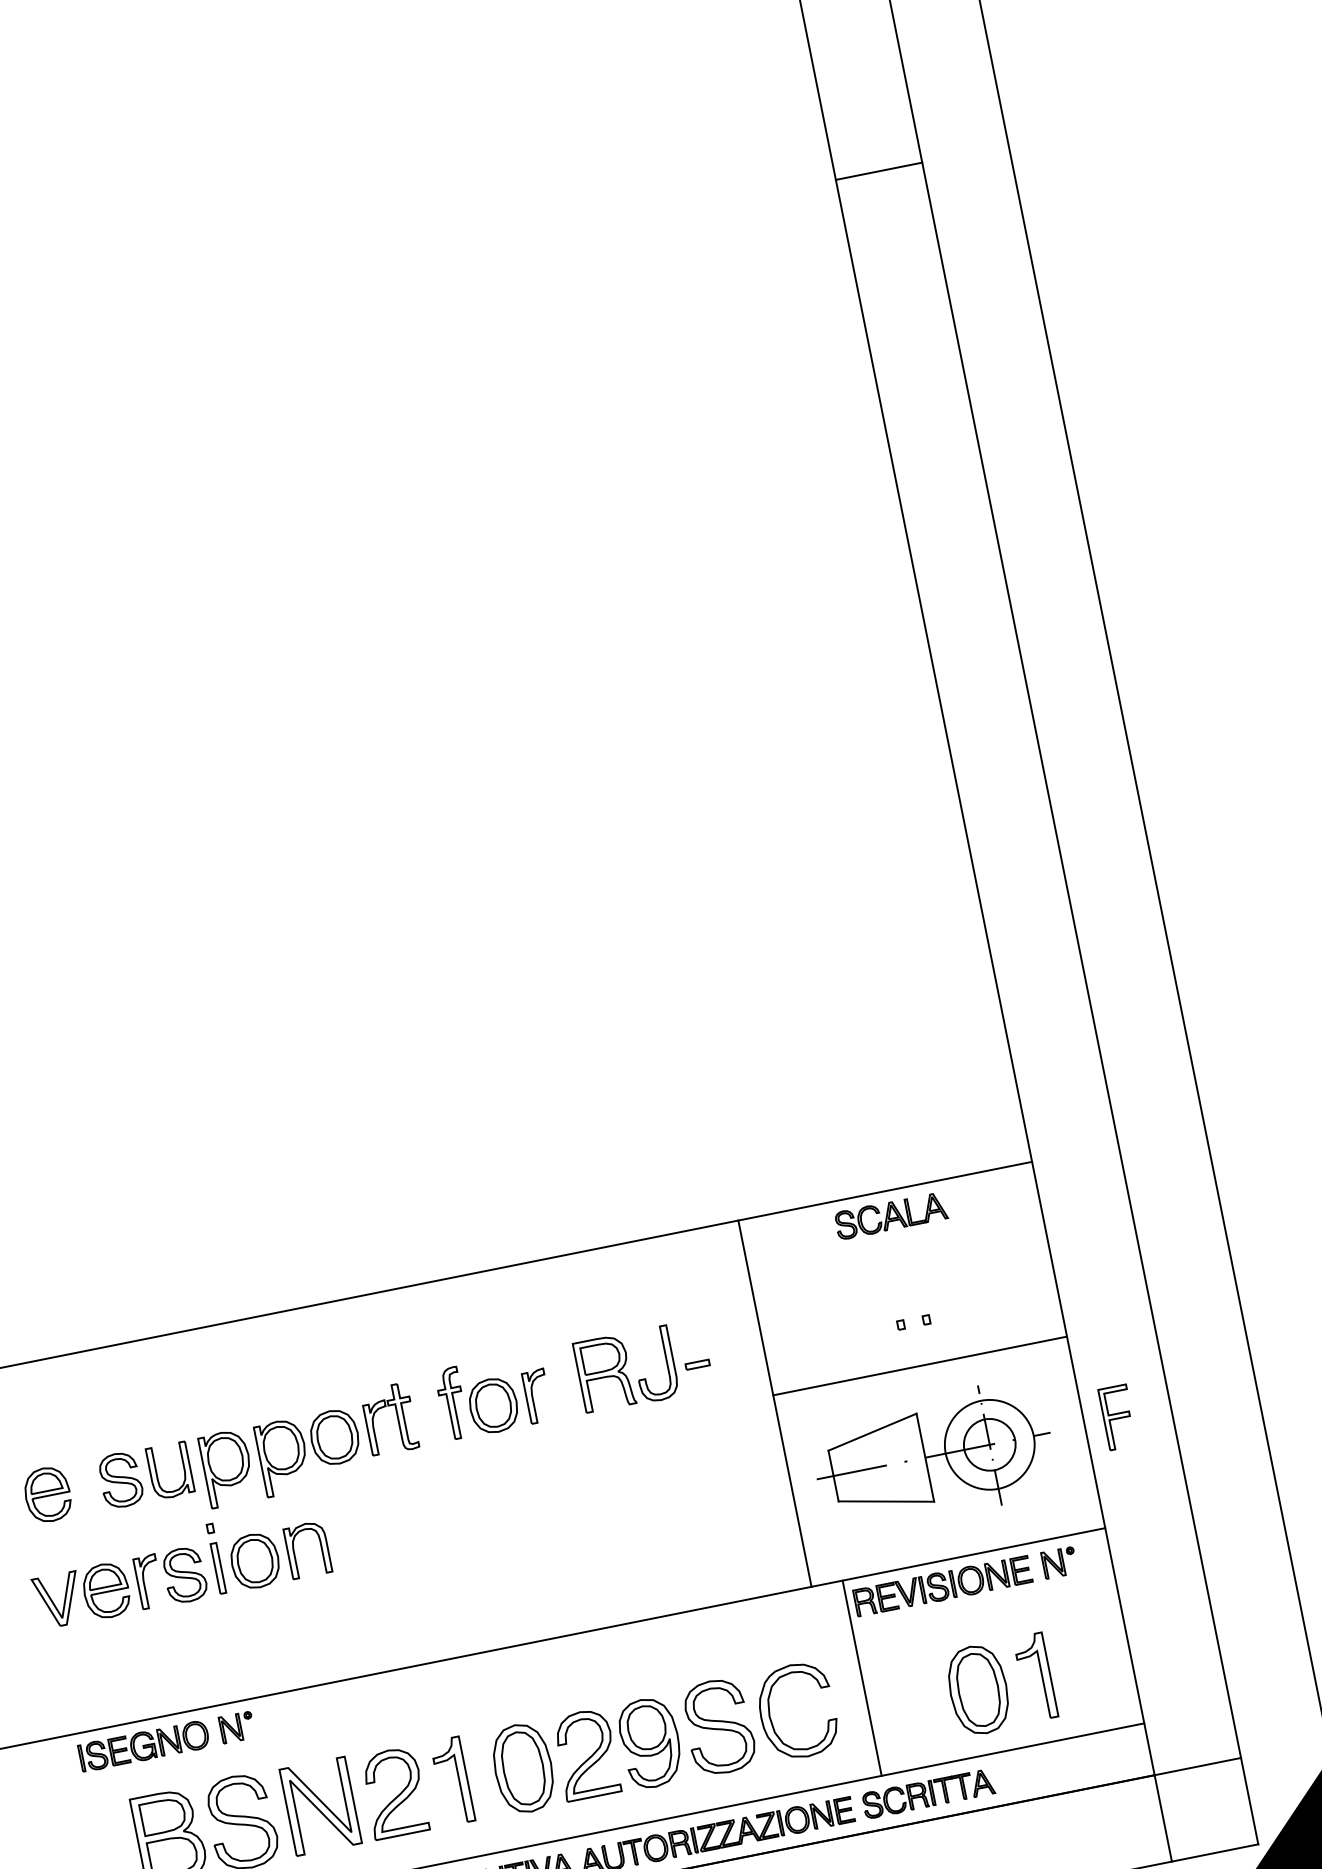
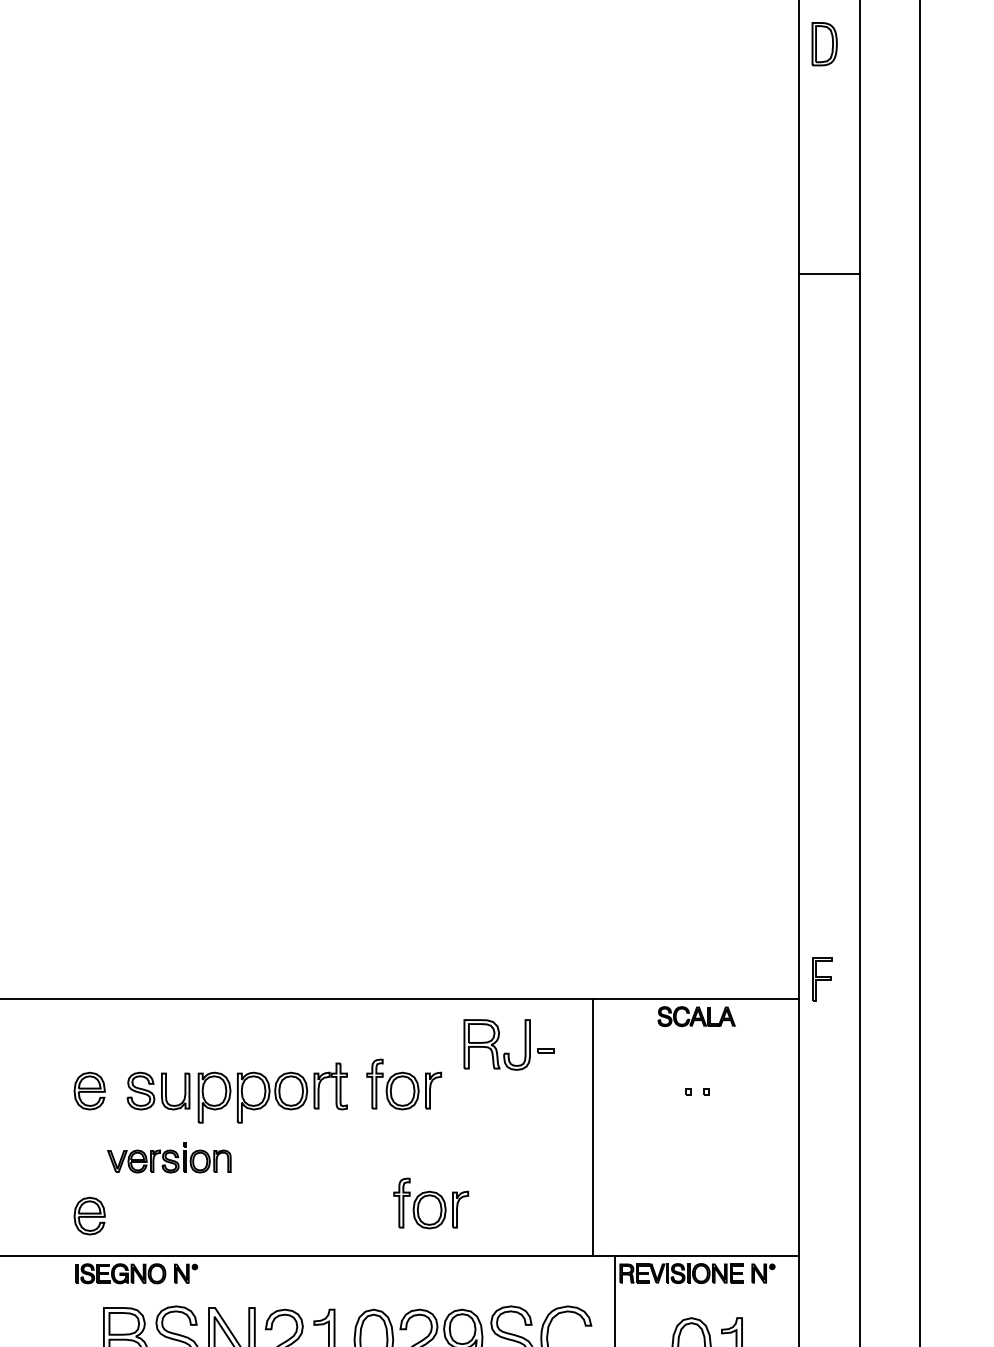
line: (879, 170) -> (829, 273), moved
line: (919, 1365) -> (695, 1121), removed
part: (644, 1377) -> (508, 1052), moved
part: (1117, 1417) -> (822, 979), moved
part: (933, 1456) -> (692, 1184), removed
part: (566, 1557) -> (431, 1203), added
part: (180, 1566) -> (169, 1157), size x0.6
part: (82, 1671) -> (89, 1215), added

